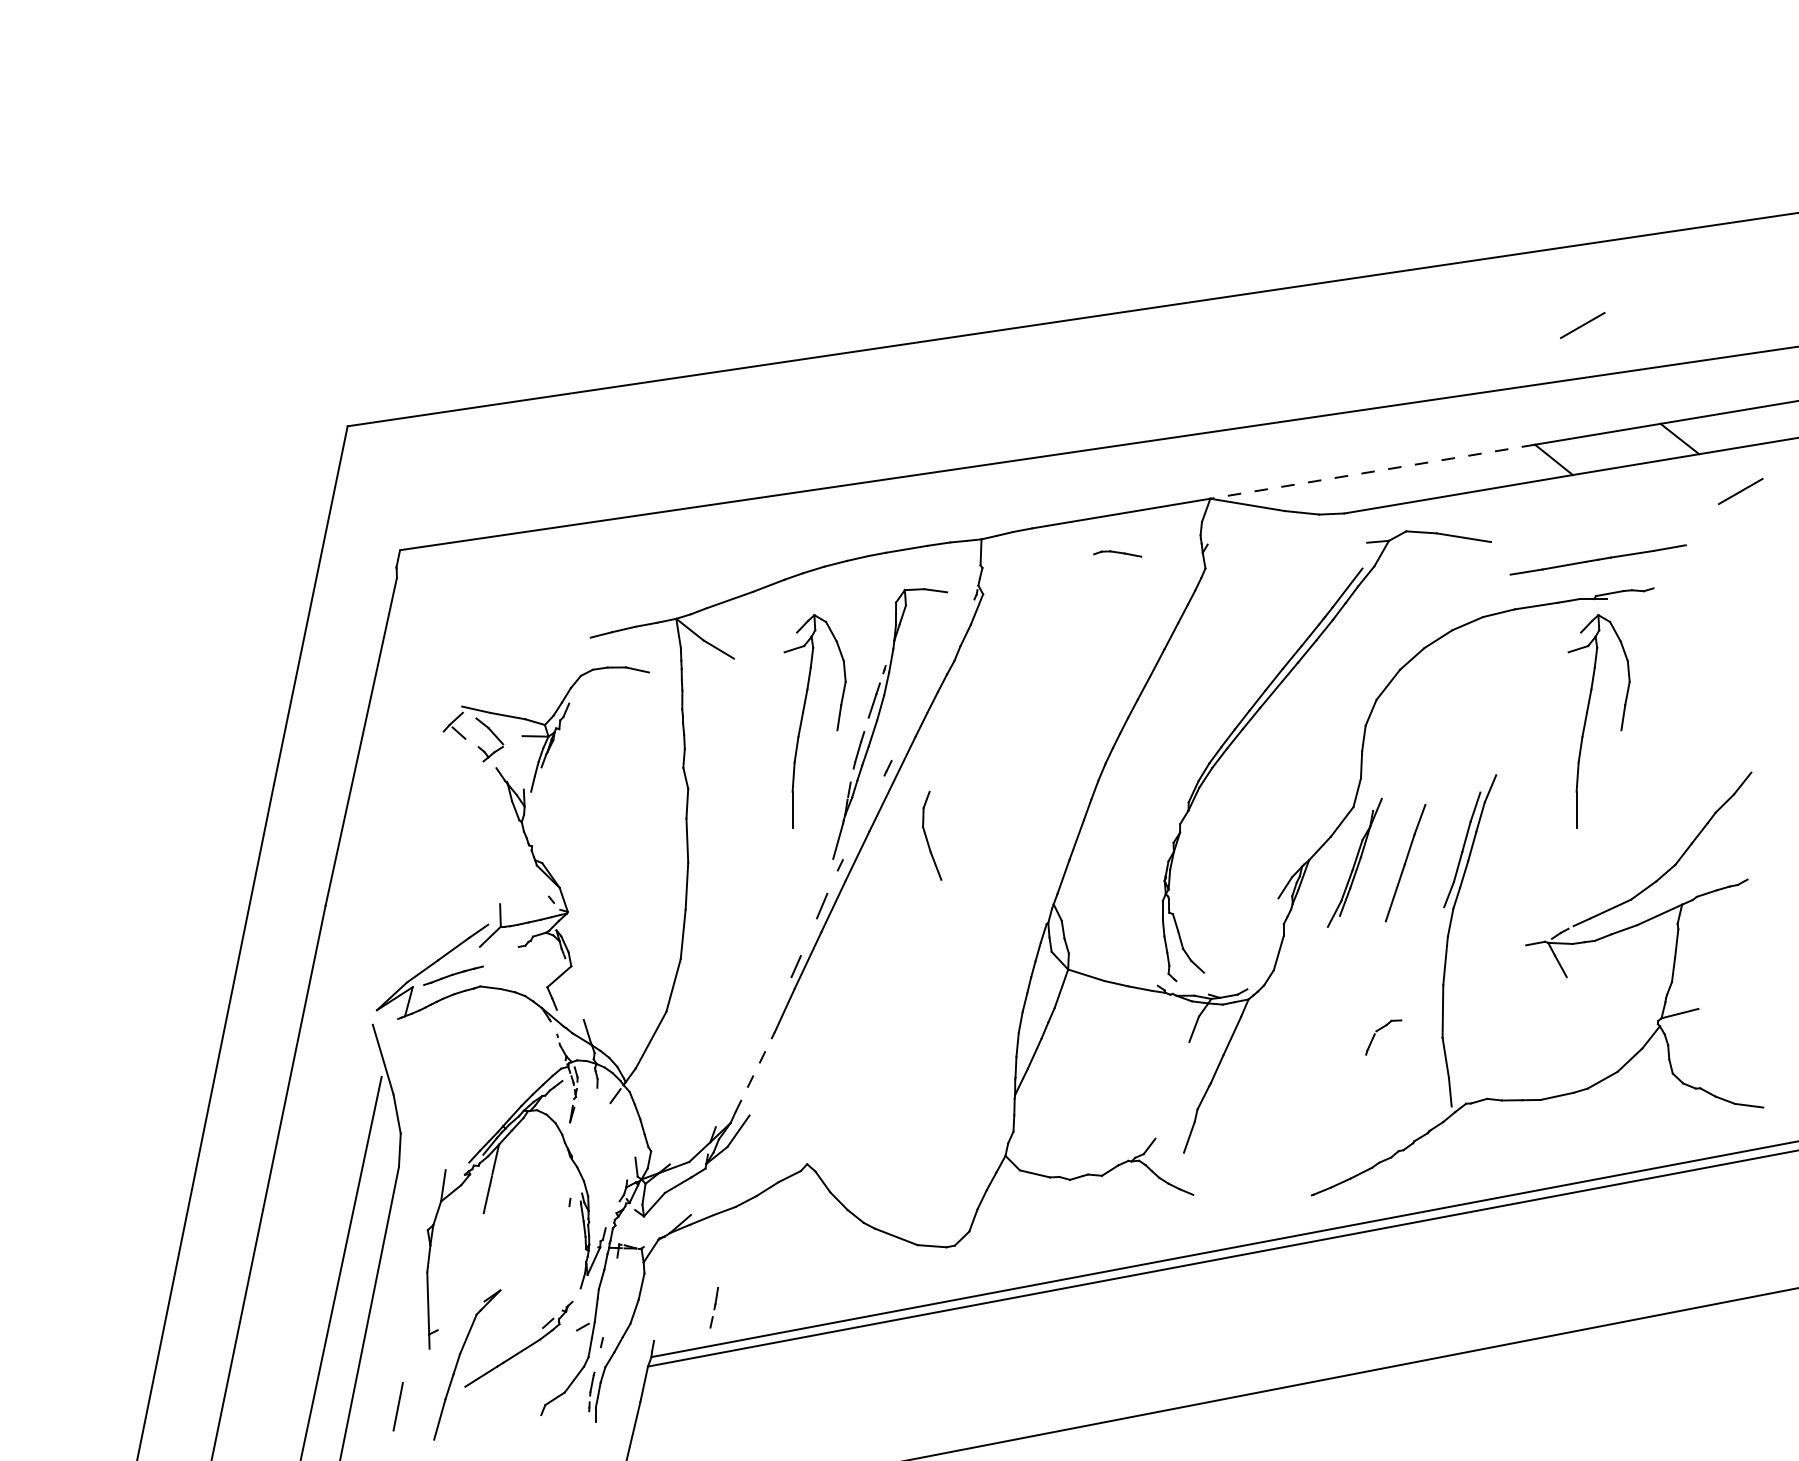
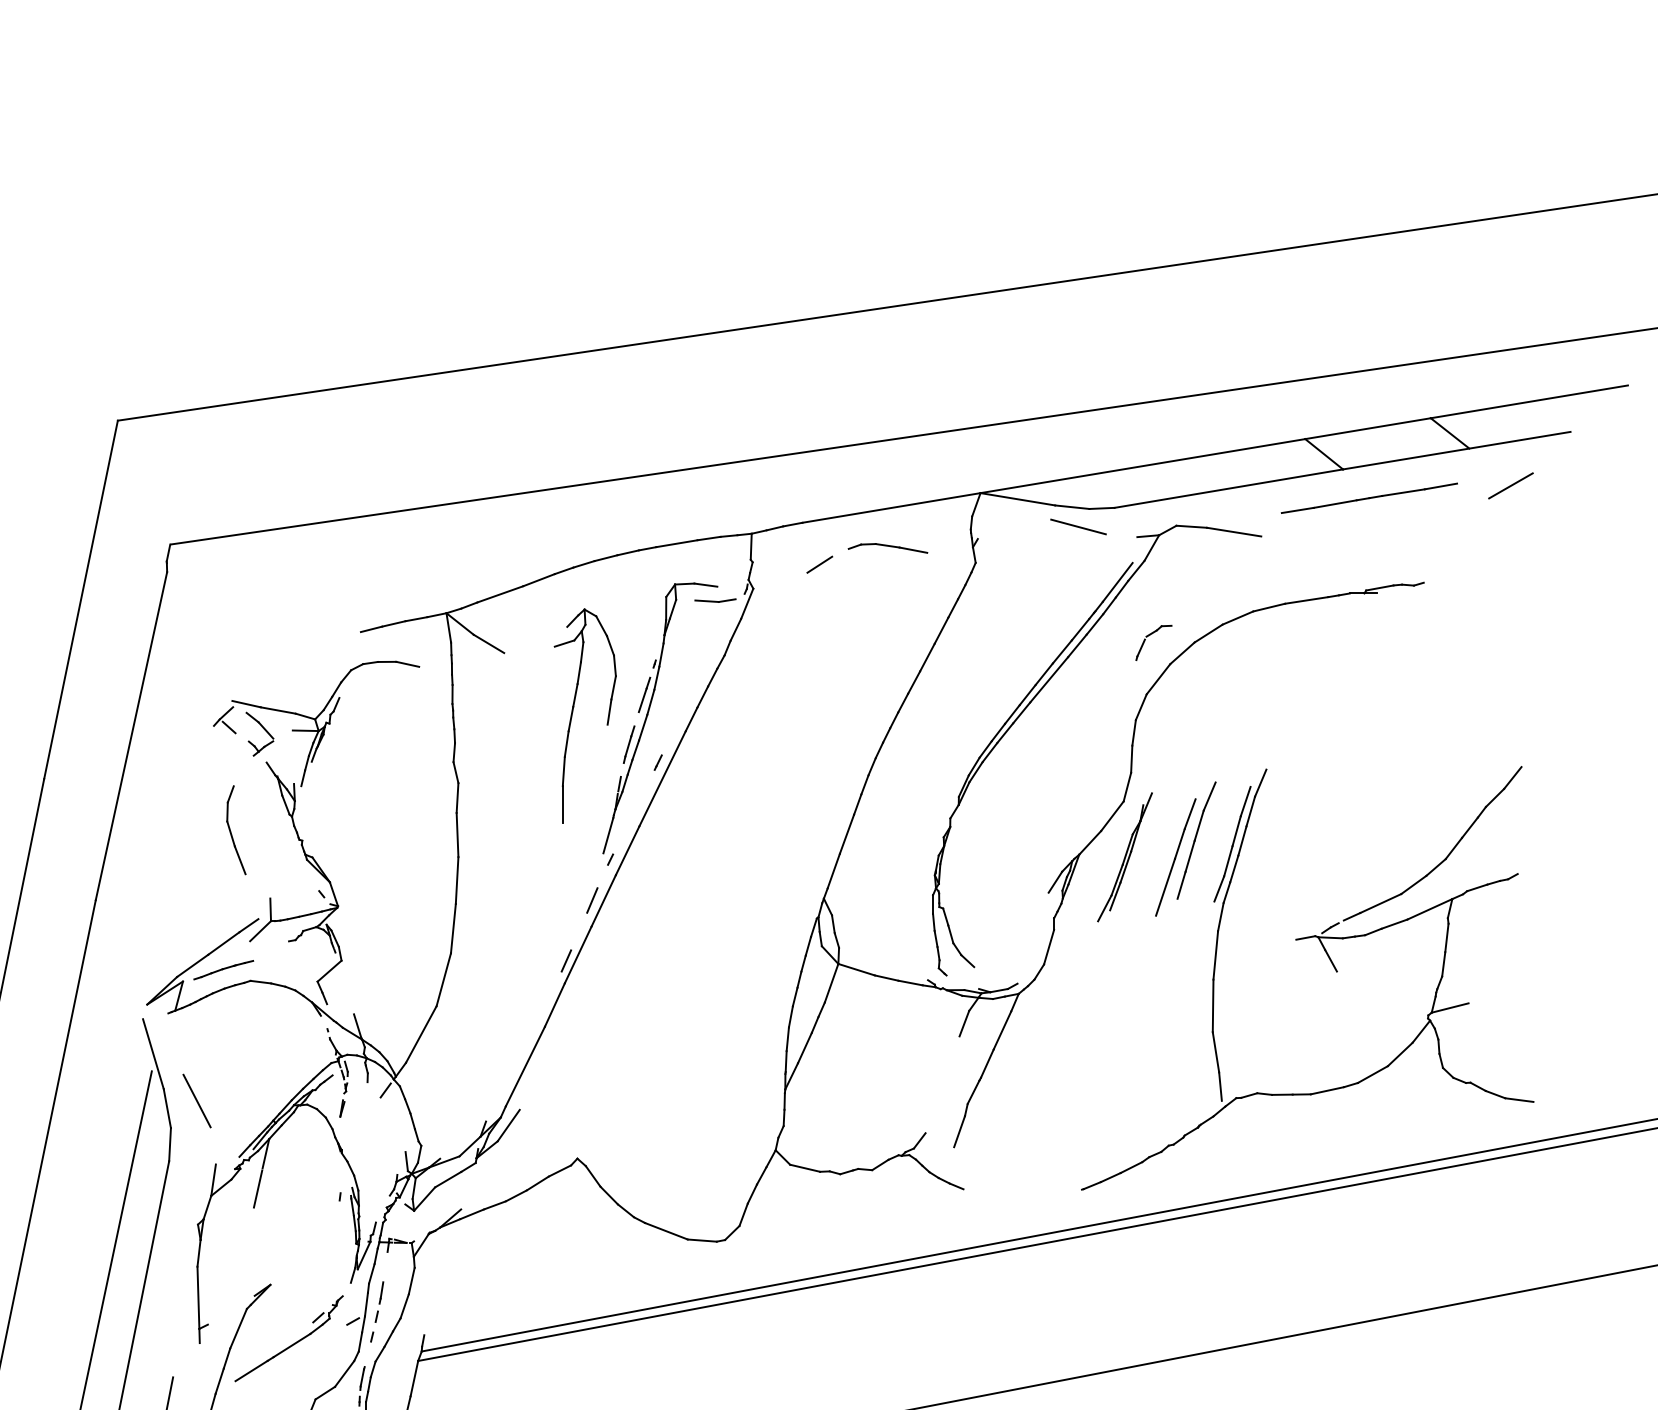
line: (1582, 324) -> (1352, 318), removed
line: (1372, 471) -> (1142, 465), dashed -> solid
line: (1308, 532) -> (1078, 526), added
part: (1117, 553) -> (887, 547), size x1.67
line: (1597, 559) -> (1368, 497), moved
line: (1049, 570) -> (819, 564), added
part: (945, 606) -> (715, 600), added
part: (1586, 721) -> (1356, 715), removed
part: (932, 835) -> (236, 829), moved
part: (1426, 846) -> (1196, 840), added
part: (1378, 1031) -> (1148, 636), moved
line: (755, 1071) -> (525, 1065), dashed -> solid
line: (426, 1106) -> (196, 1100), added
part: (713, 1307) -> (378, 1301), moved

